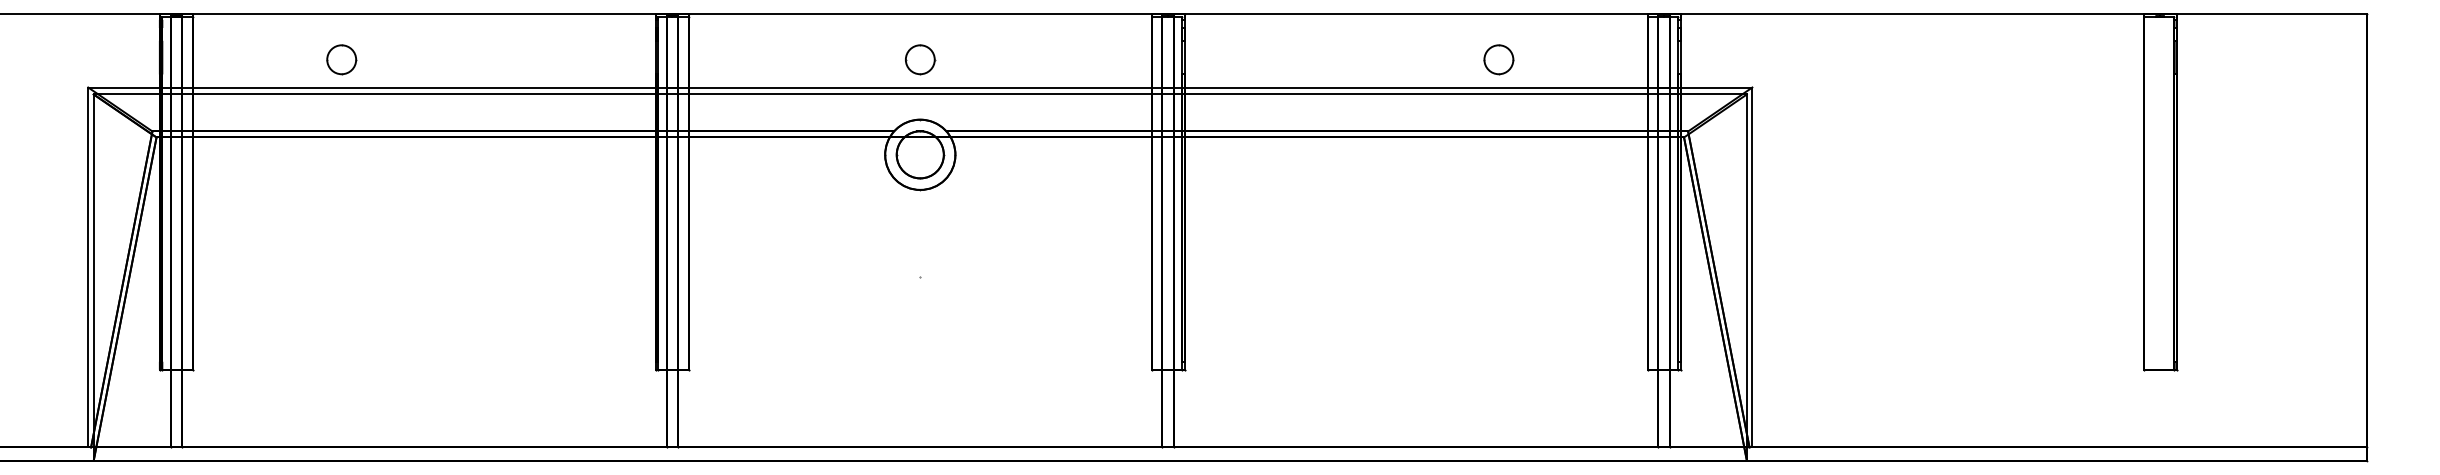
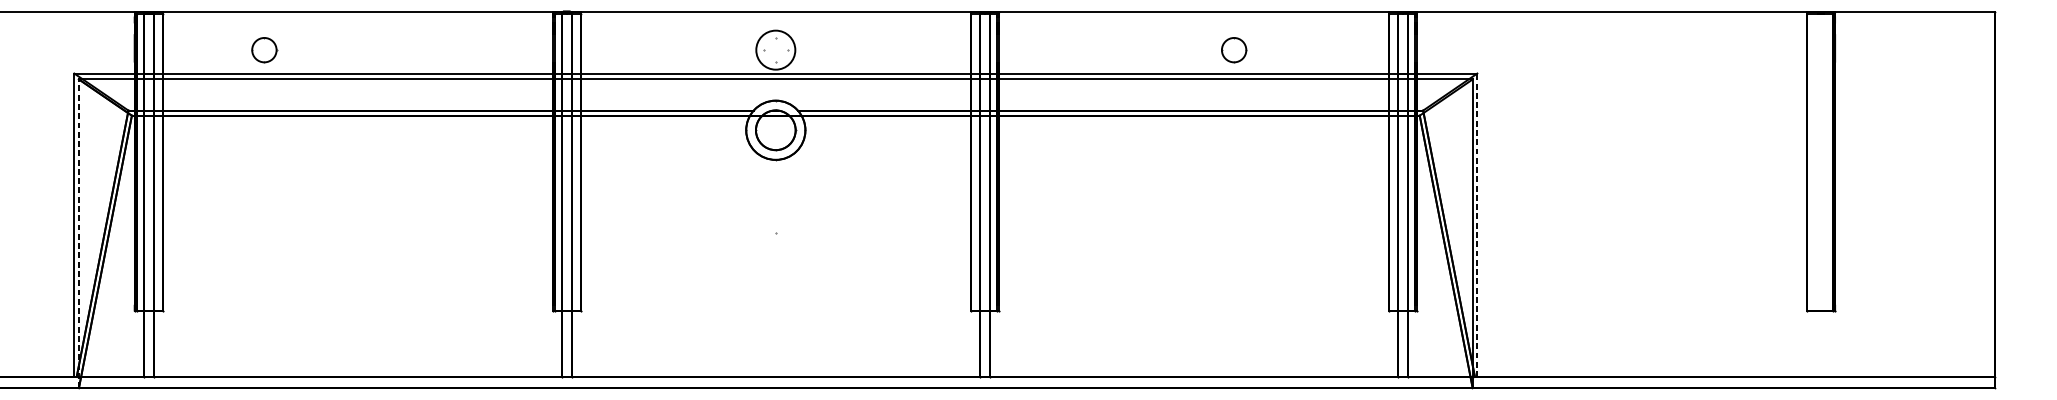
part: (341, 59) -> (264, 49), moved
circle: (919, 59) -> (775, 49), size x1.6
part: (1498, 59) -> (1233, 49), moved
line: (1752, 267) -> (1477, 225), solid -> dashed
line: (93, 277) -> (78, 233), solid -> dashed

